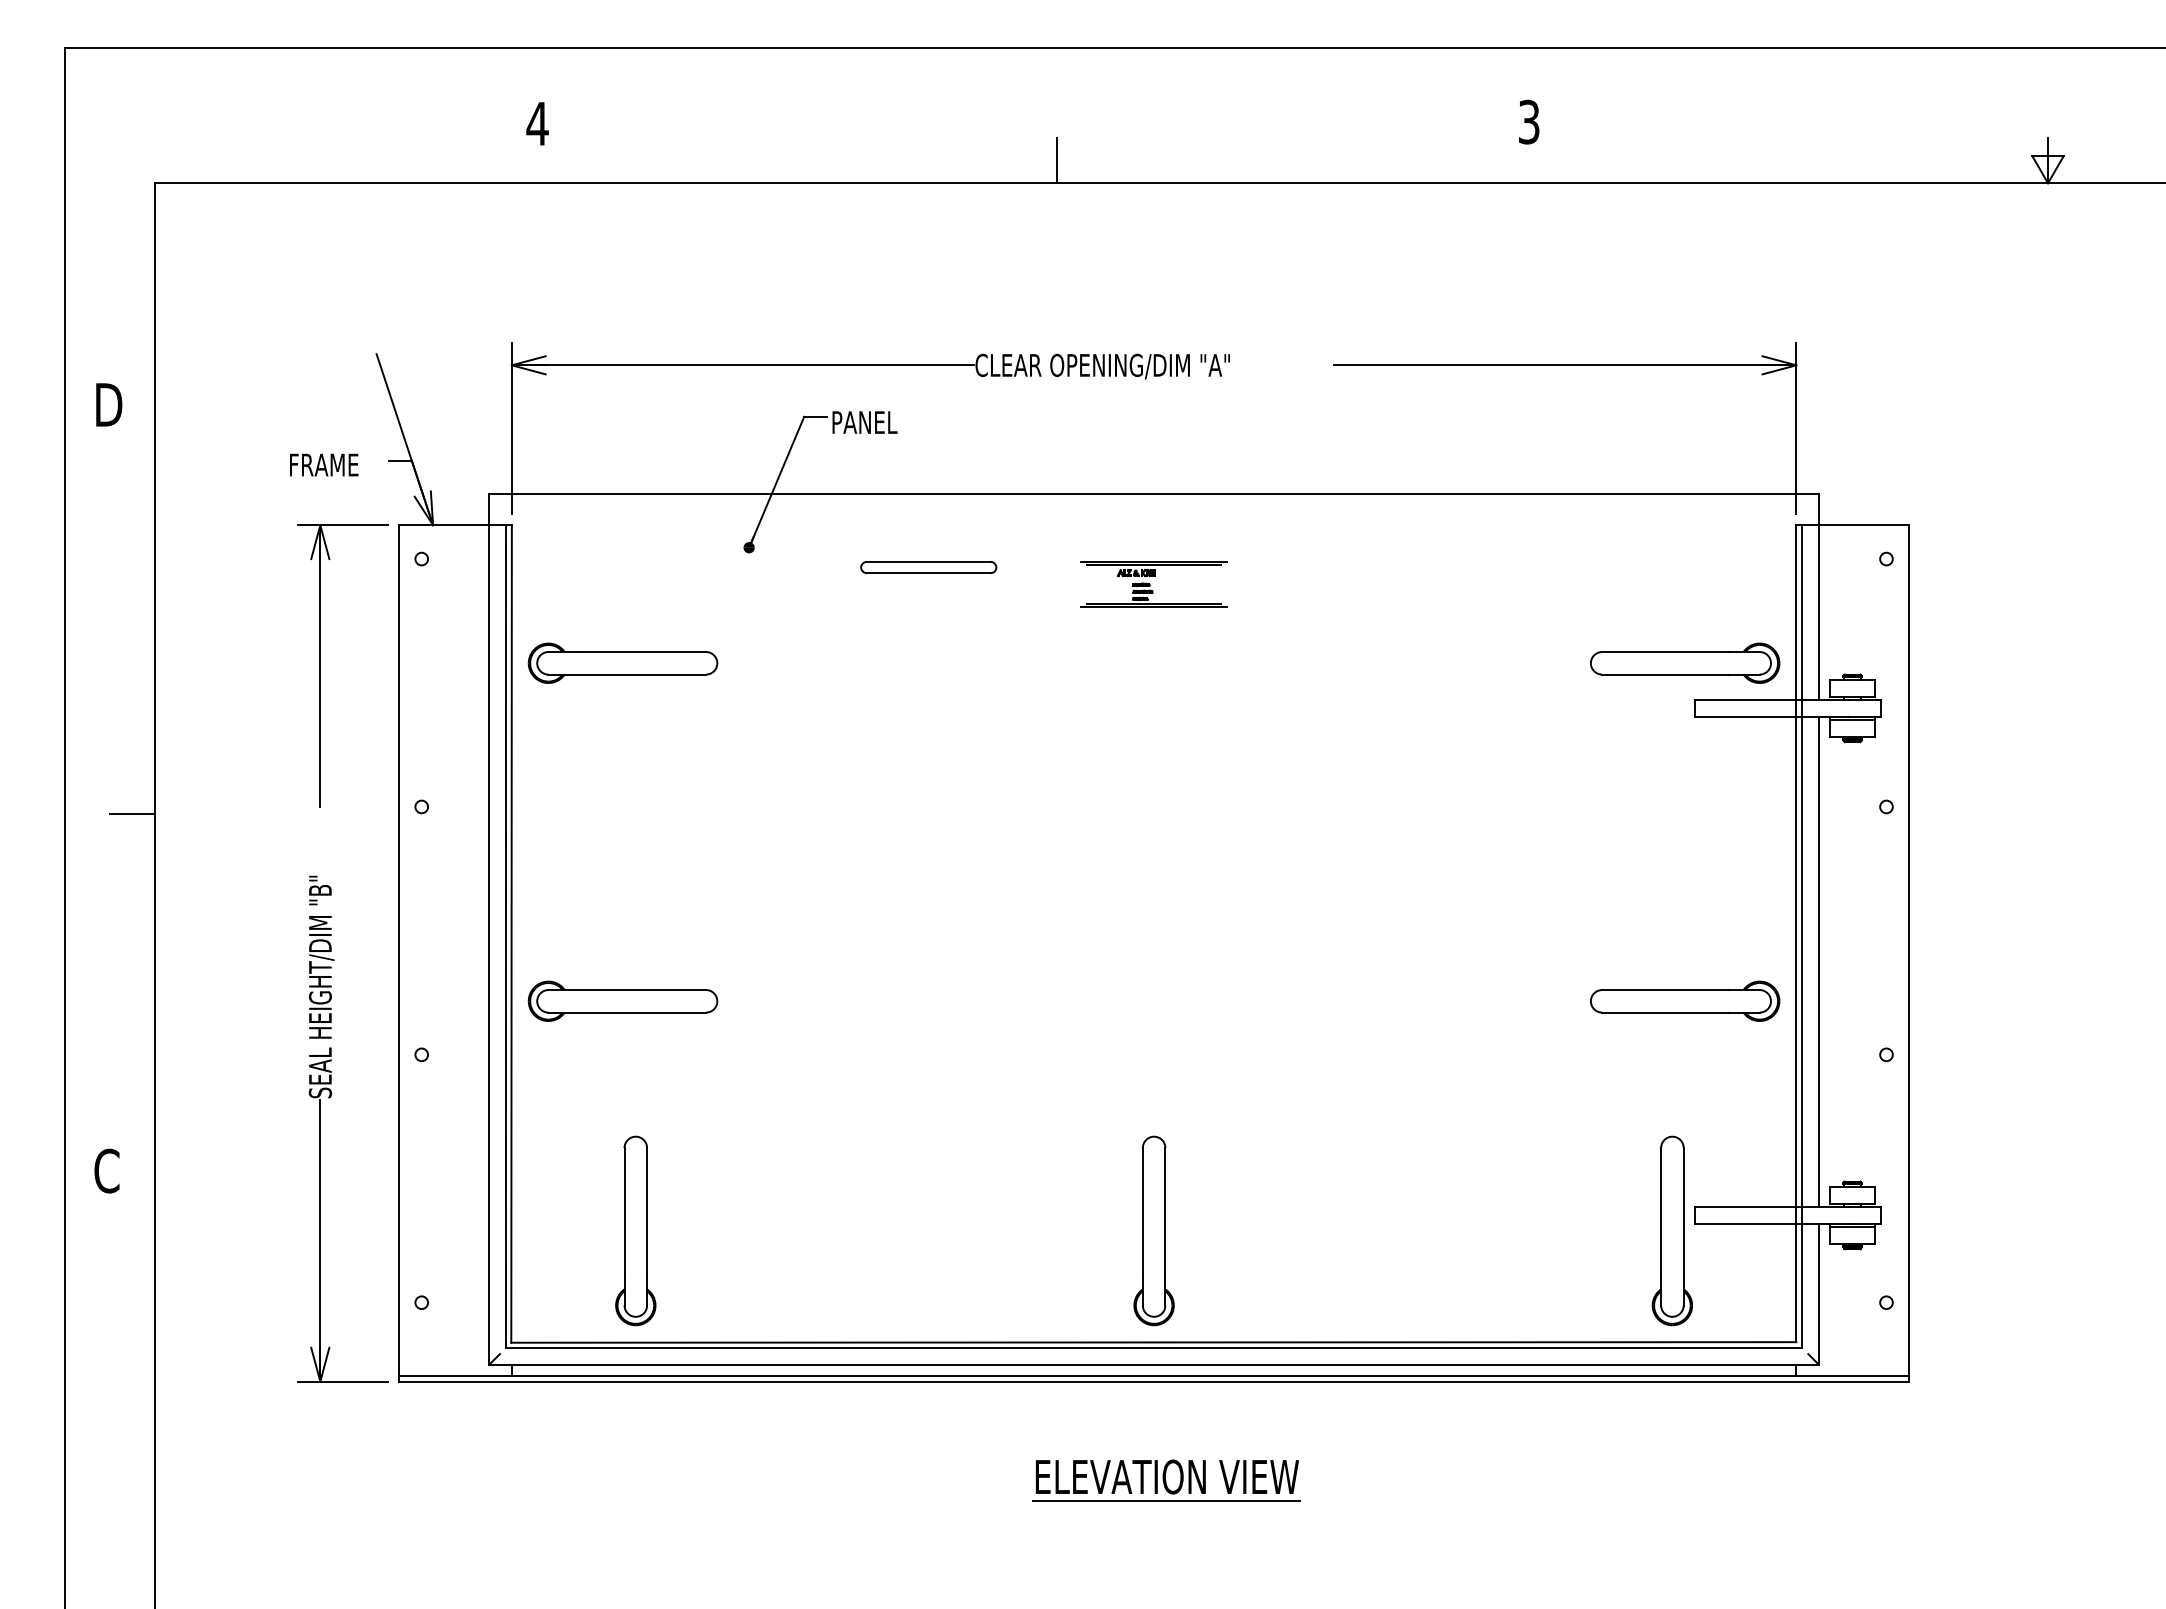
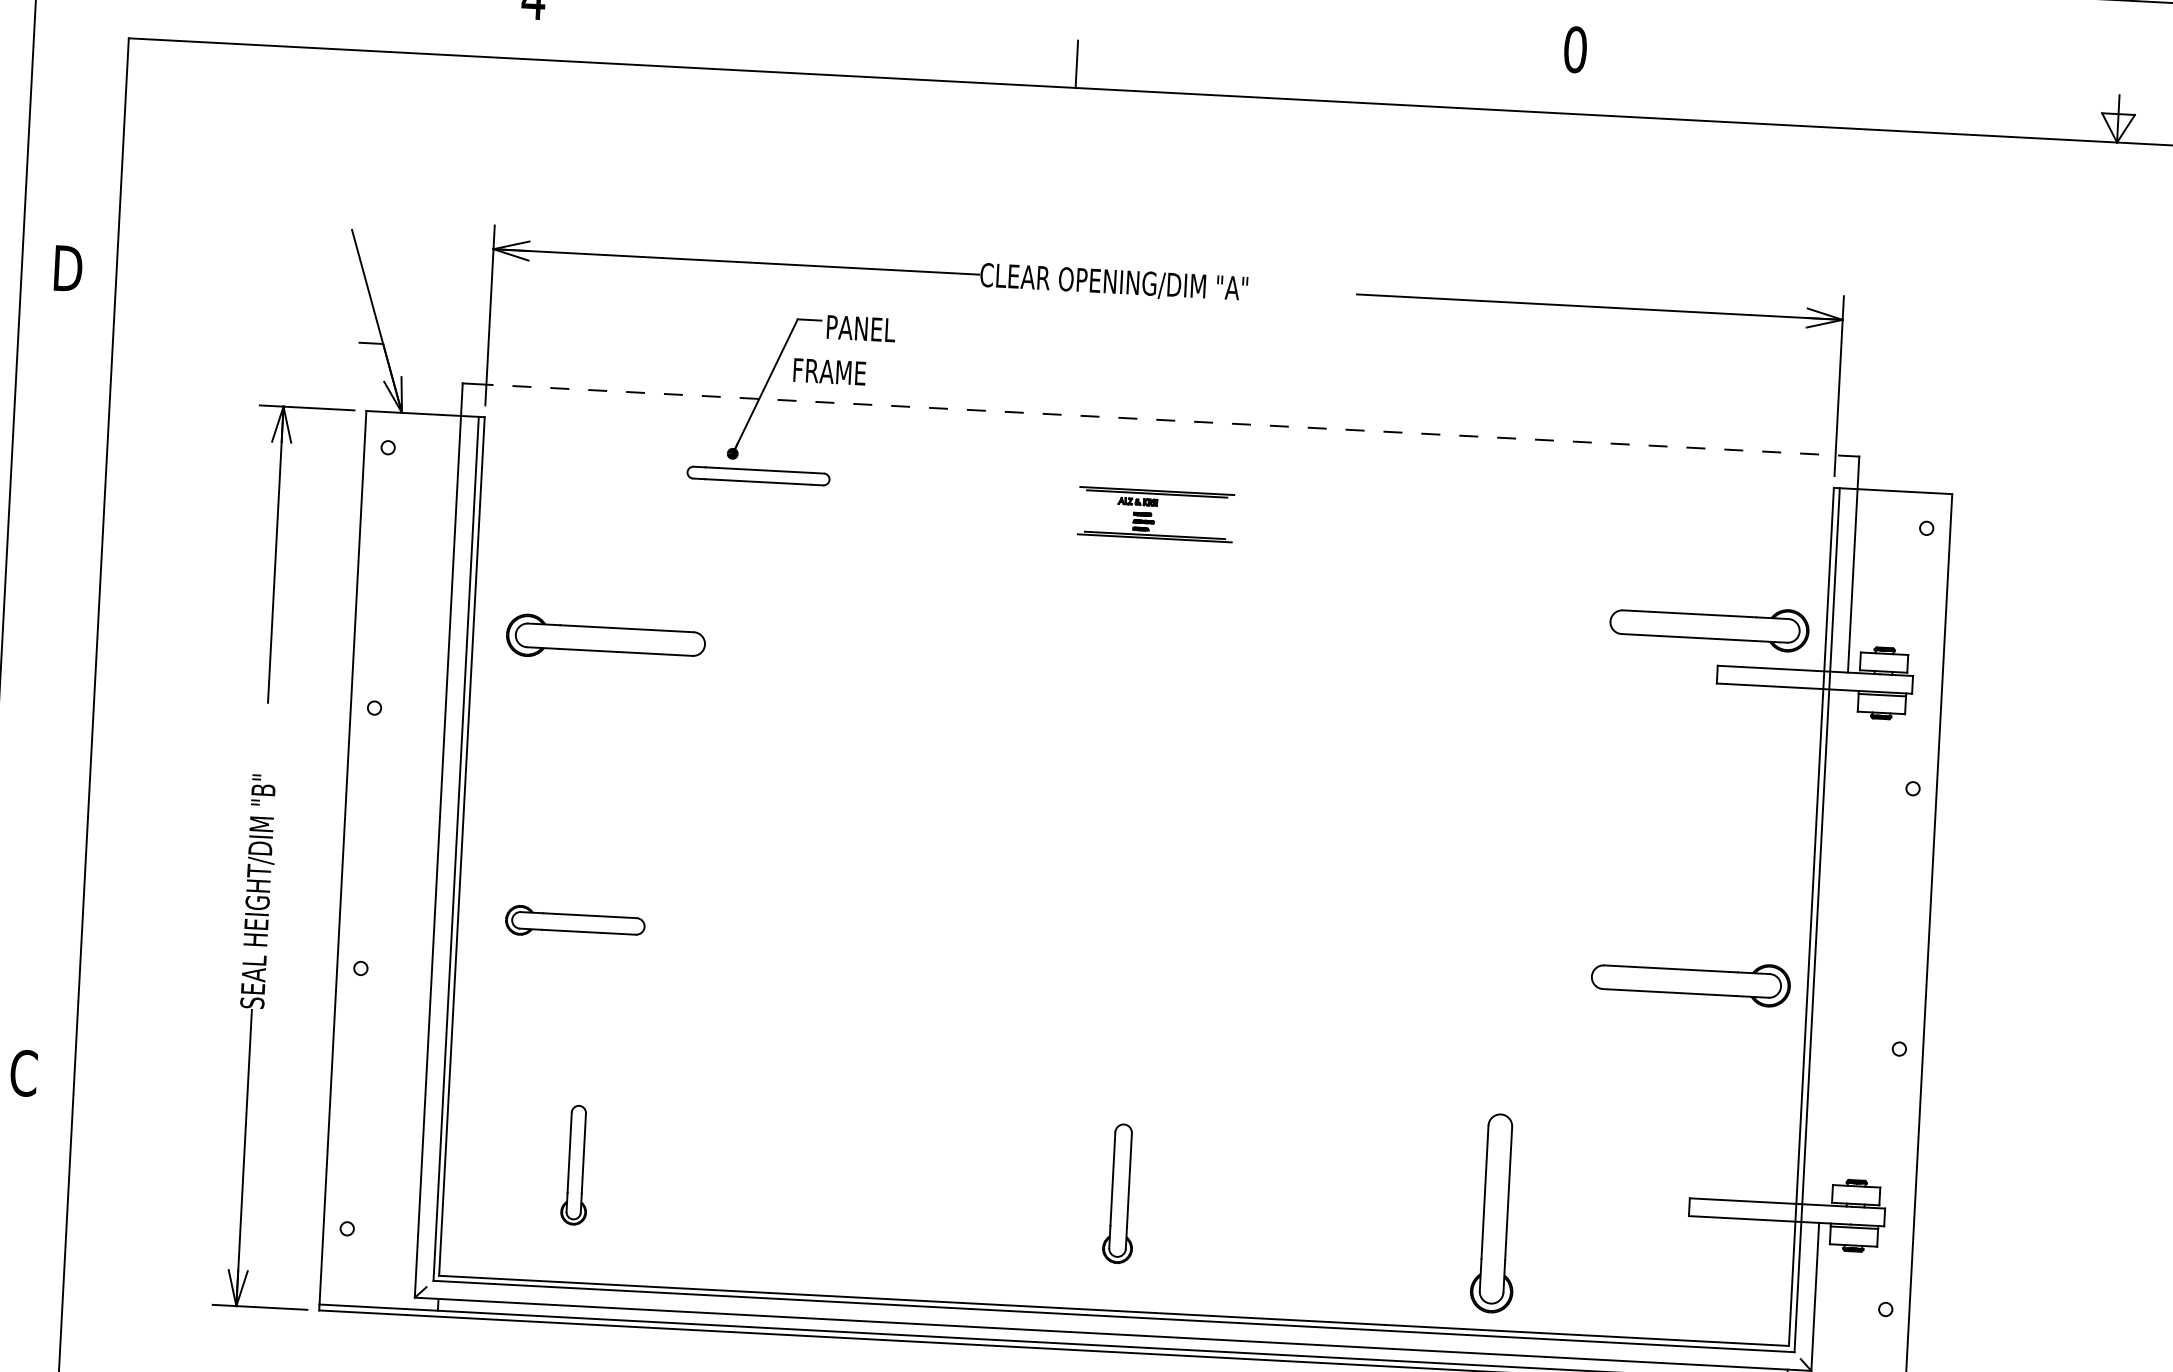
text: (1528, 121) -> (1574, 49), 3 -> 0
text: (324, 464) -> (830, 371), moved
line: (1154, 494) -> (1161, 420), solid -> dashed
part: (928, 567) -> (758, 476), moved
part: (622, 662) -> (605, 638), moved
line: (132, 814) -> (70, 700), removed
line: (1818, 961) -> (1833, 947), removed
part: (622, 1000) -> (574, 922), size x0.7
part: (635, 1230) -> (575, 1164), size x0.6
part: (1153, 1230) -> (1119, 1193), size x0.7
part: (1671, 1230) -> (1494, 1212), moved

